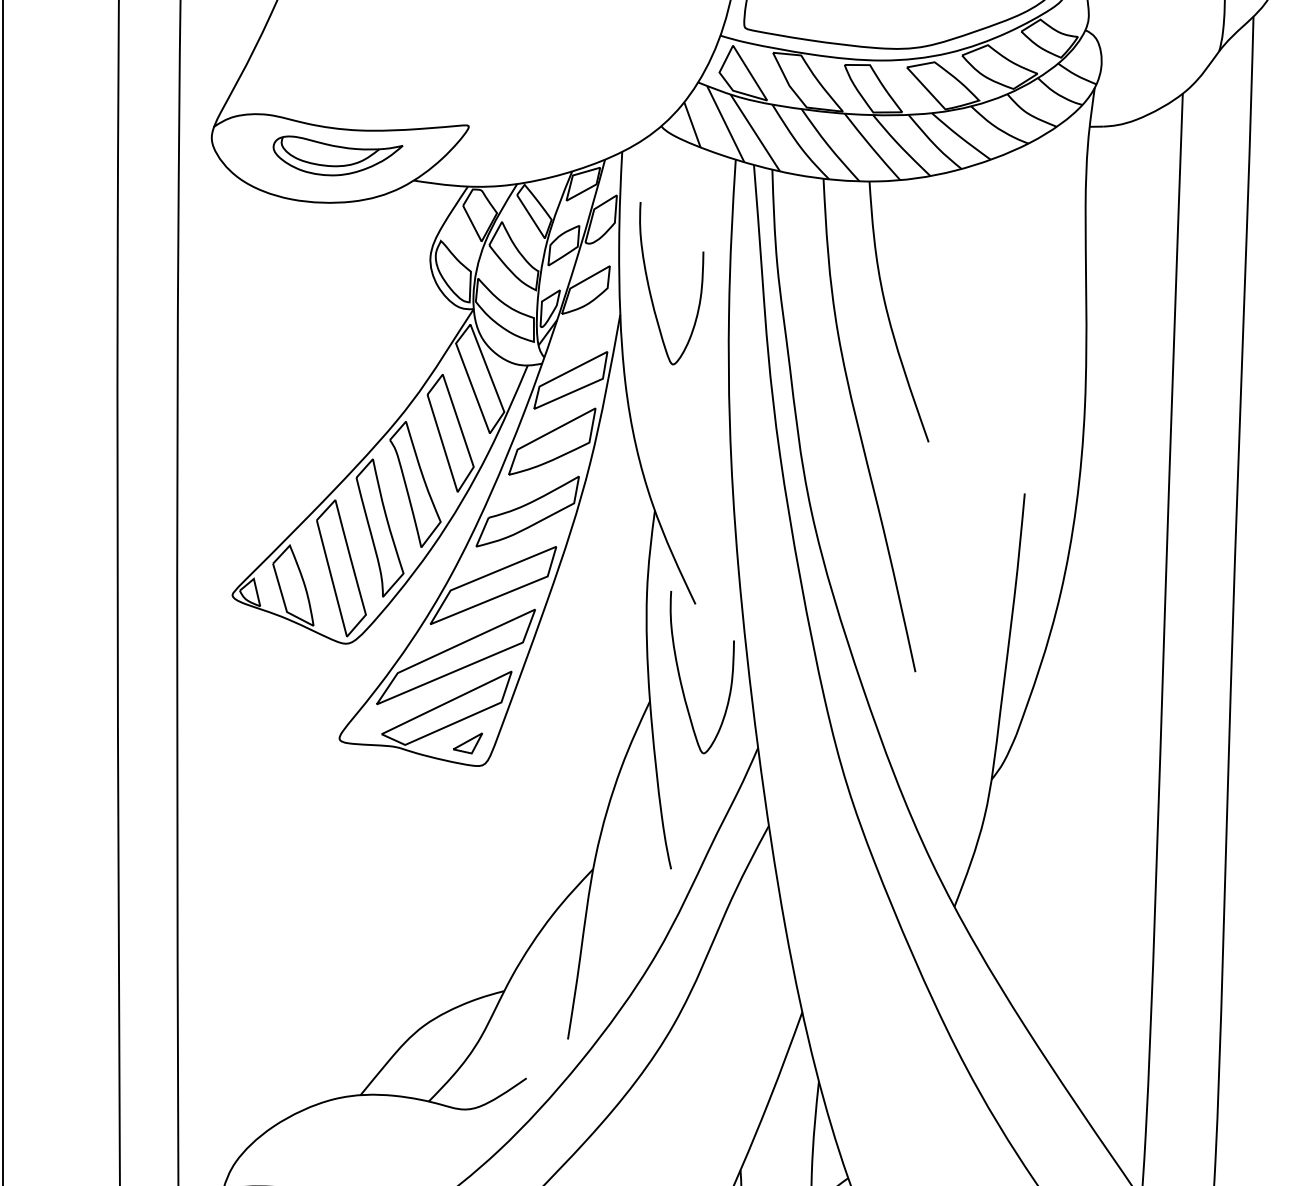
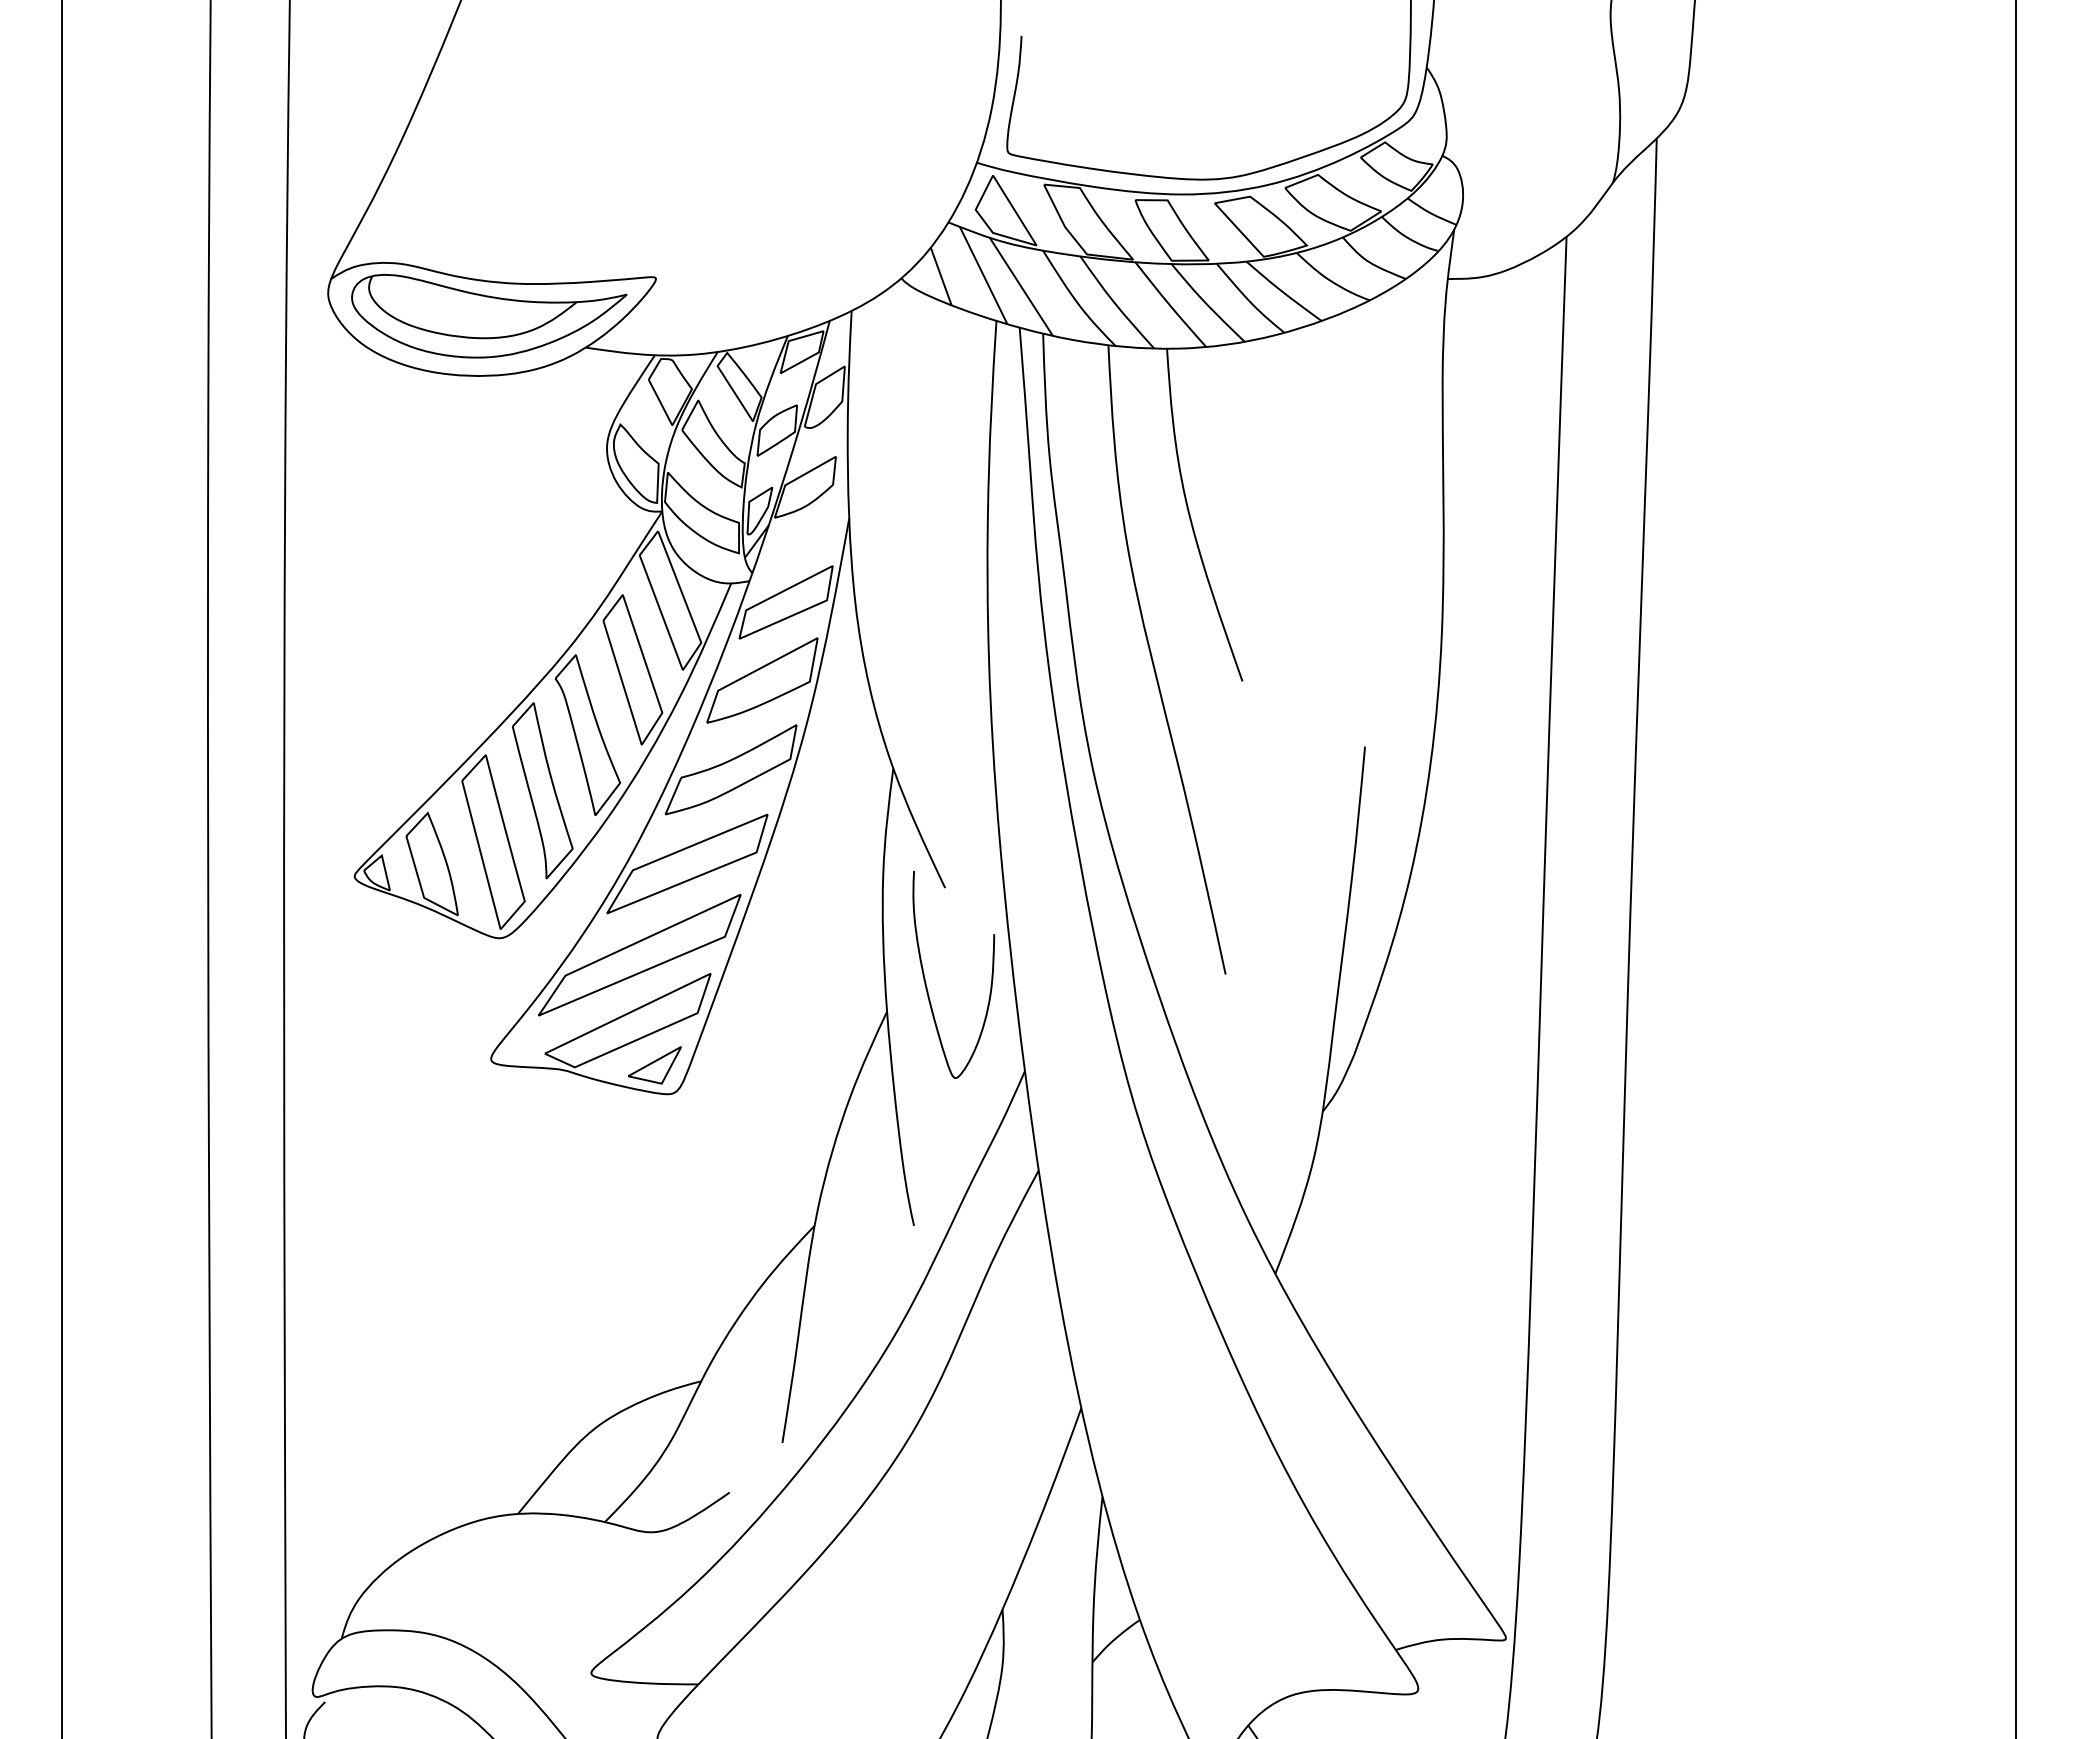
part: (338, 155) -> (489, 315), size x1.67
curve: (650, 289) -> (887, 486), removed
part: (467, 743) -> (654, 1065), size x1.43

